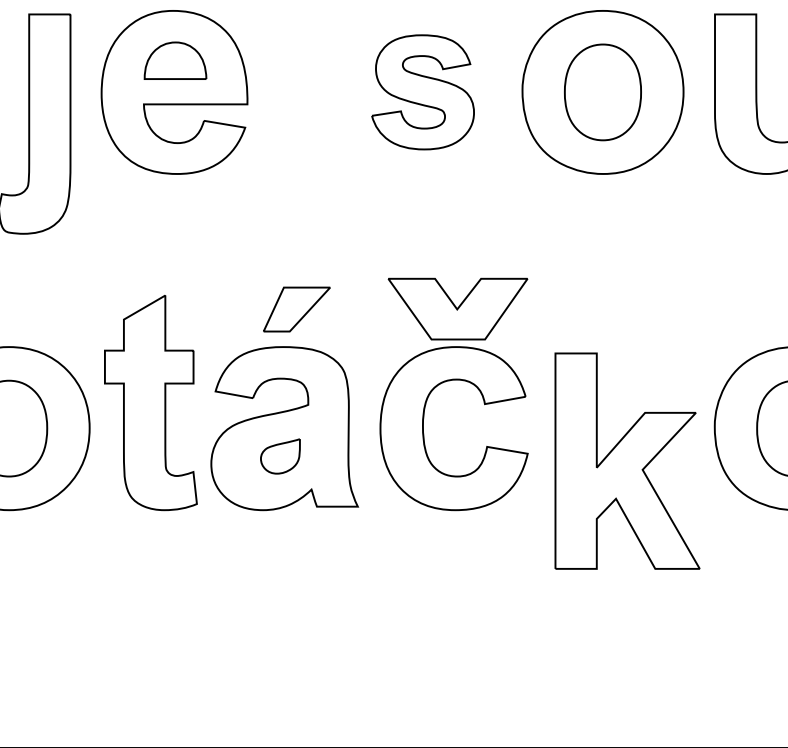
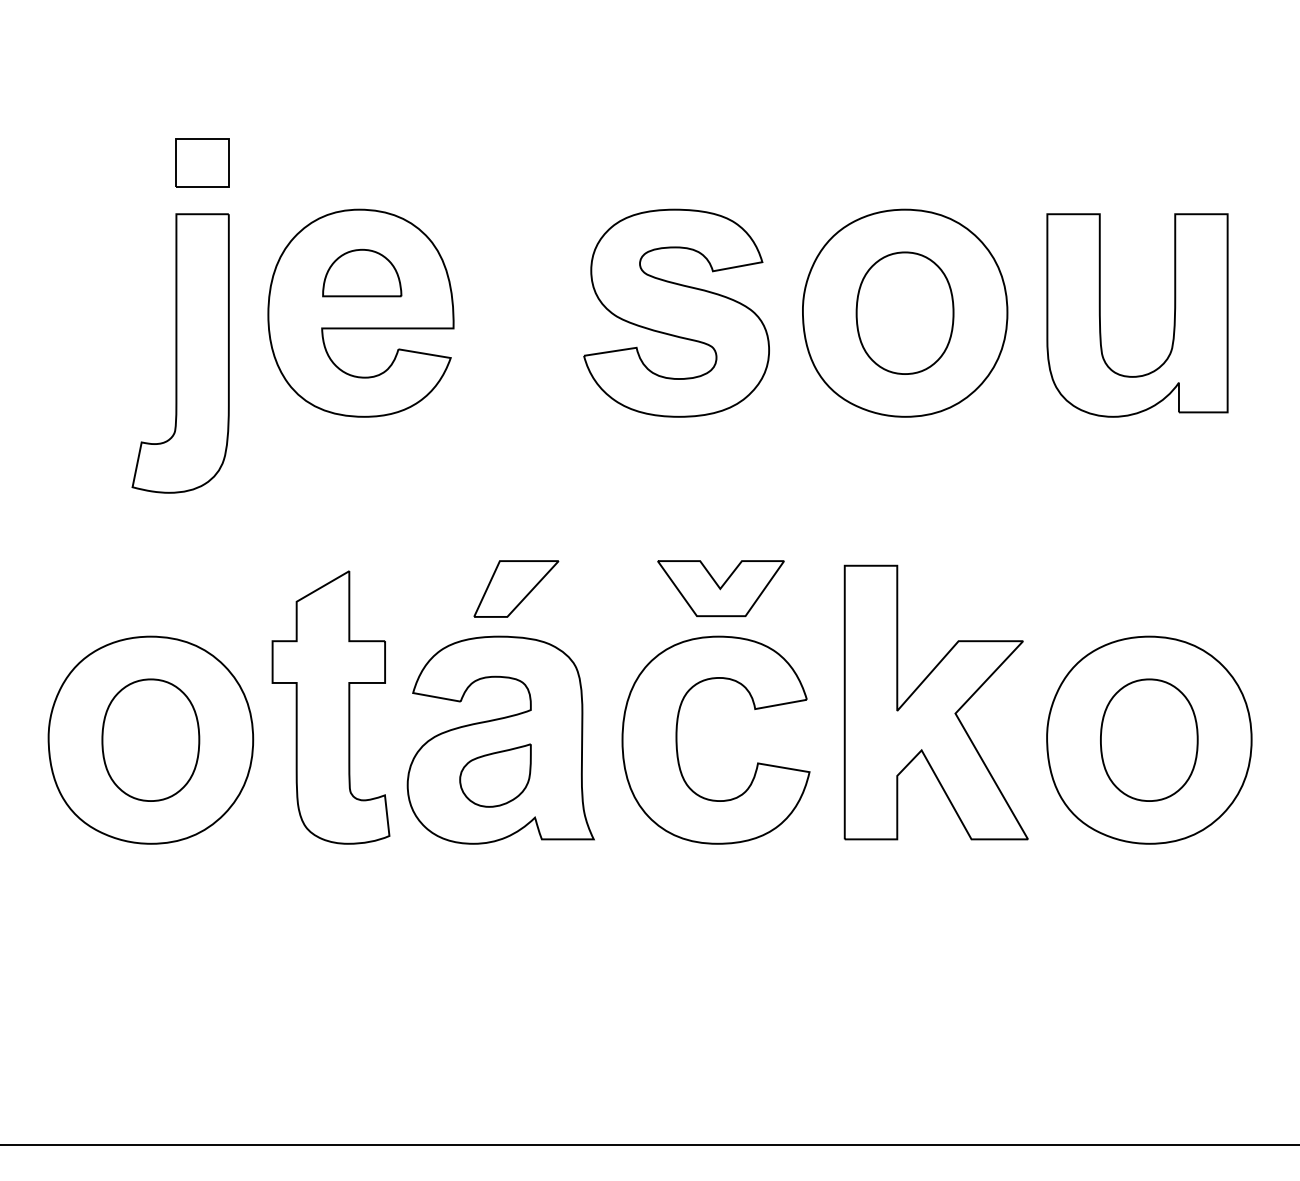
part: (422, 91) -> (676, 312), size x1.43
part: (457, 309) -> (720, 588), size x0.71
part: (280, 456) -> (495, 775), size x1.43
part: (626, 461) -> (935, 702), moved

